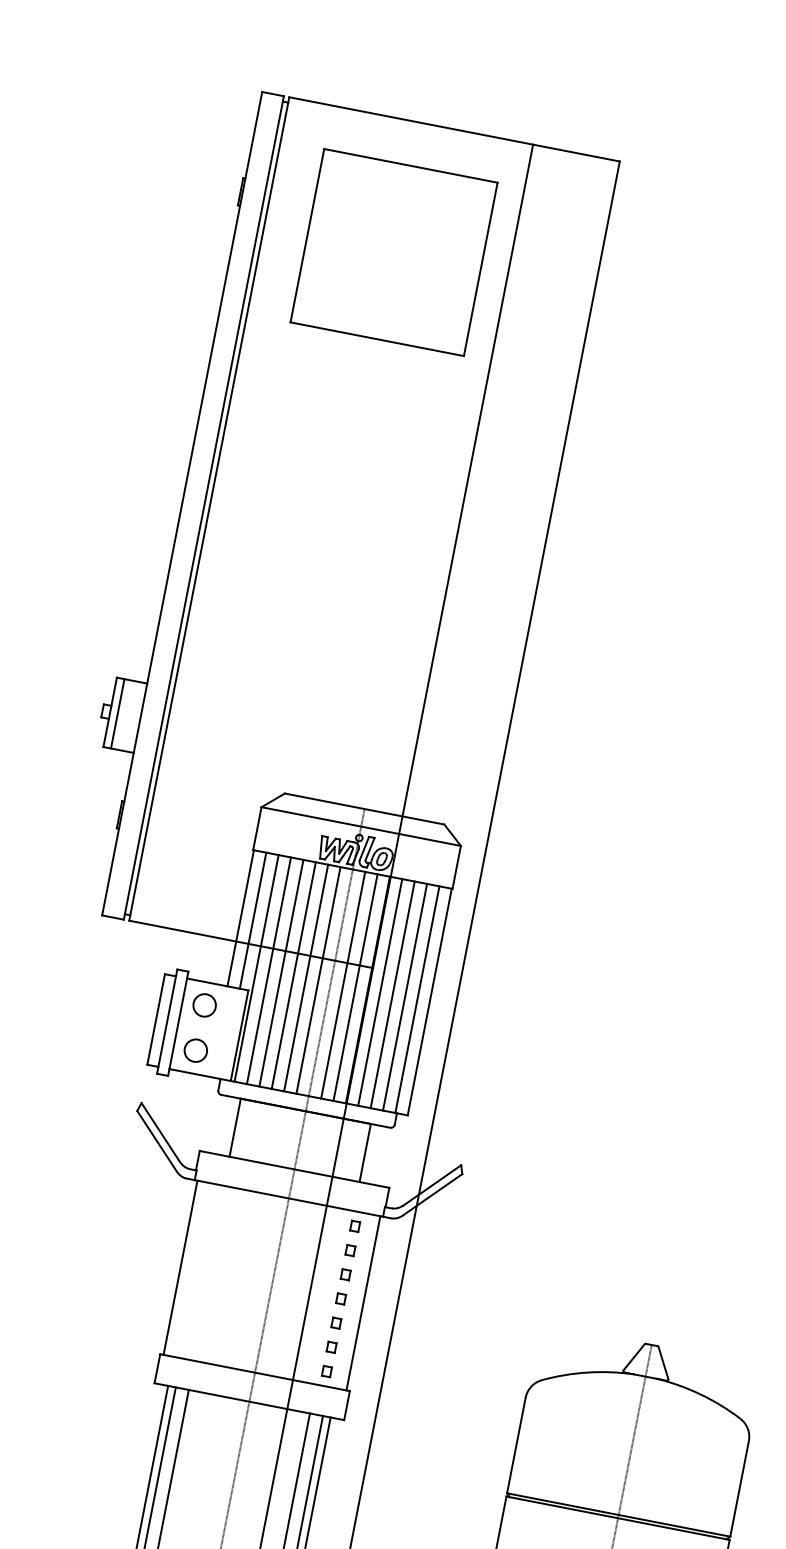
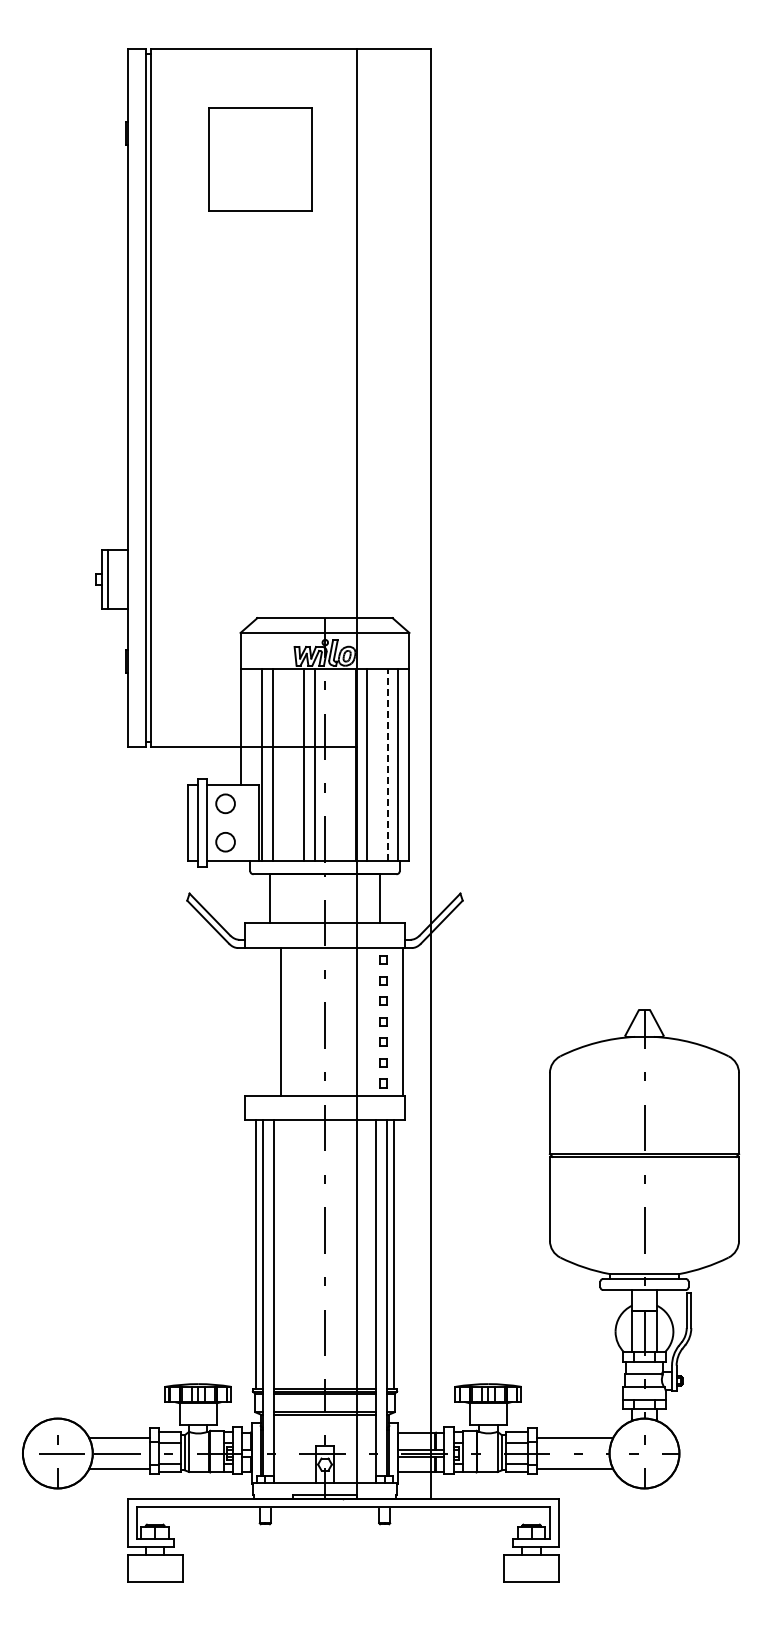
part: (393, 252) -> (260, 159), size x0.7
line: (252, 920) -> (251, 726), removed
line: (281, 973) -> (283, 765), removed
line: (293, 975) -> (293, 765), removed
line: (343, 985) -> (335, 765), removed
line: (354, 987) -> (345, 765), removed
line: (392, 995) -> (377, 765), removed
line: (404, 996) -> (387, 764), solid -> dashed
line: (180, 1267) -> (280, 1021), moved

